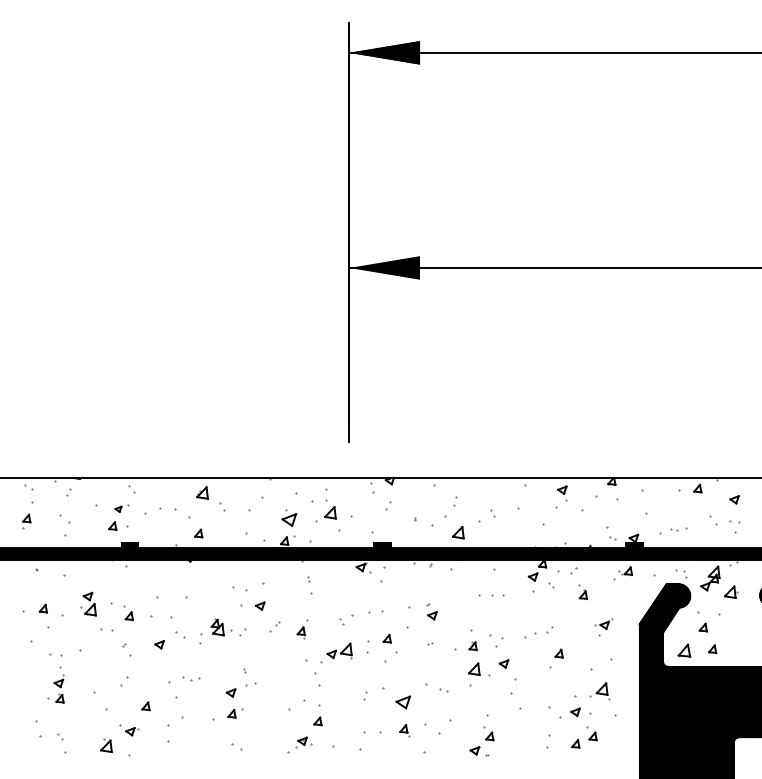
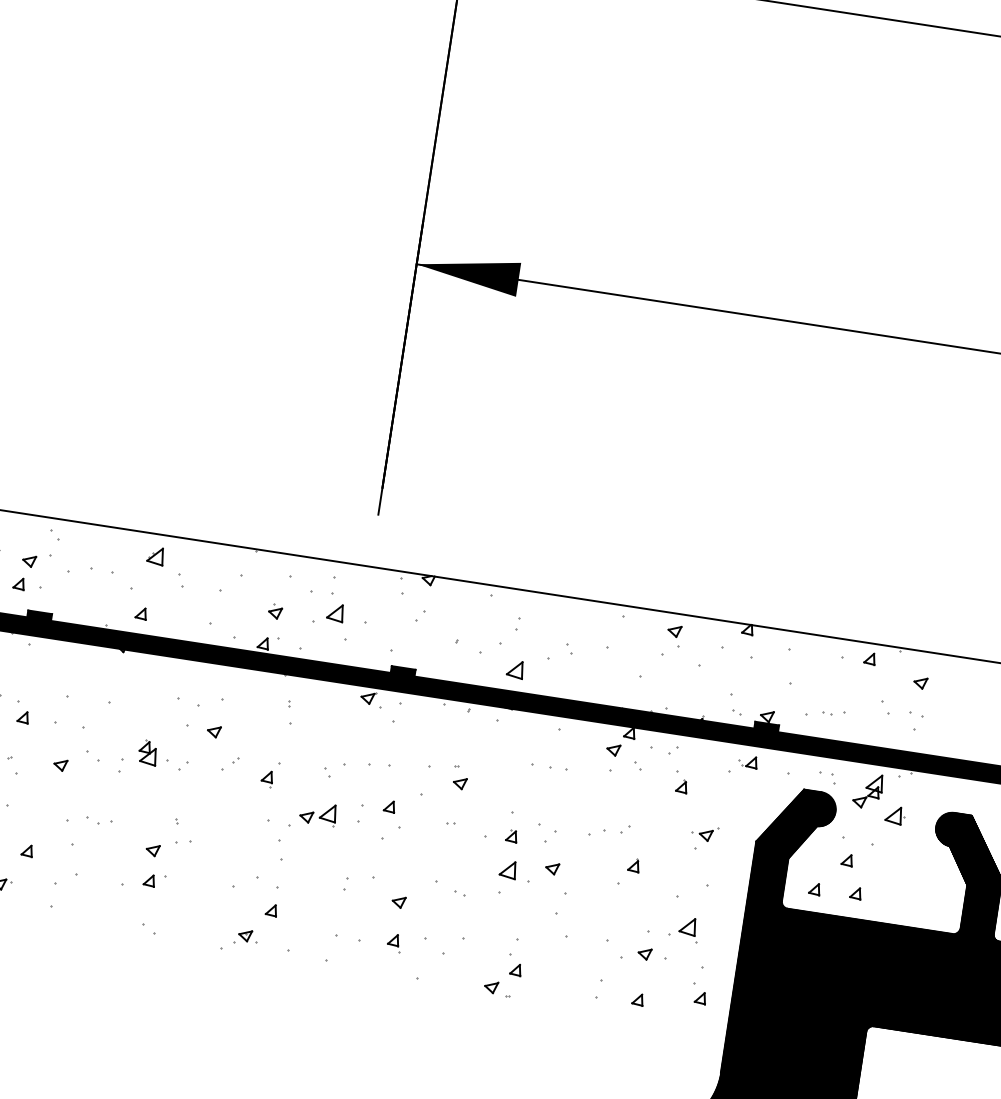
part: (121, 508) -> (35, 560), size x1.43
part: (289, 517) -> (275, 610), size x0.62
part: (683, 650) -> (813, 888), size x0.62
part: (403, 702) -> (399, 902), size x0.62
part: (591, 733) -> (699, 993), moved

